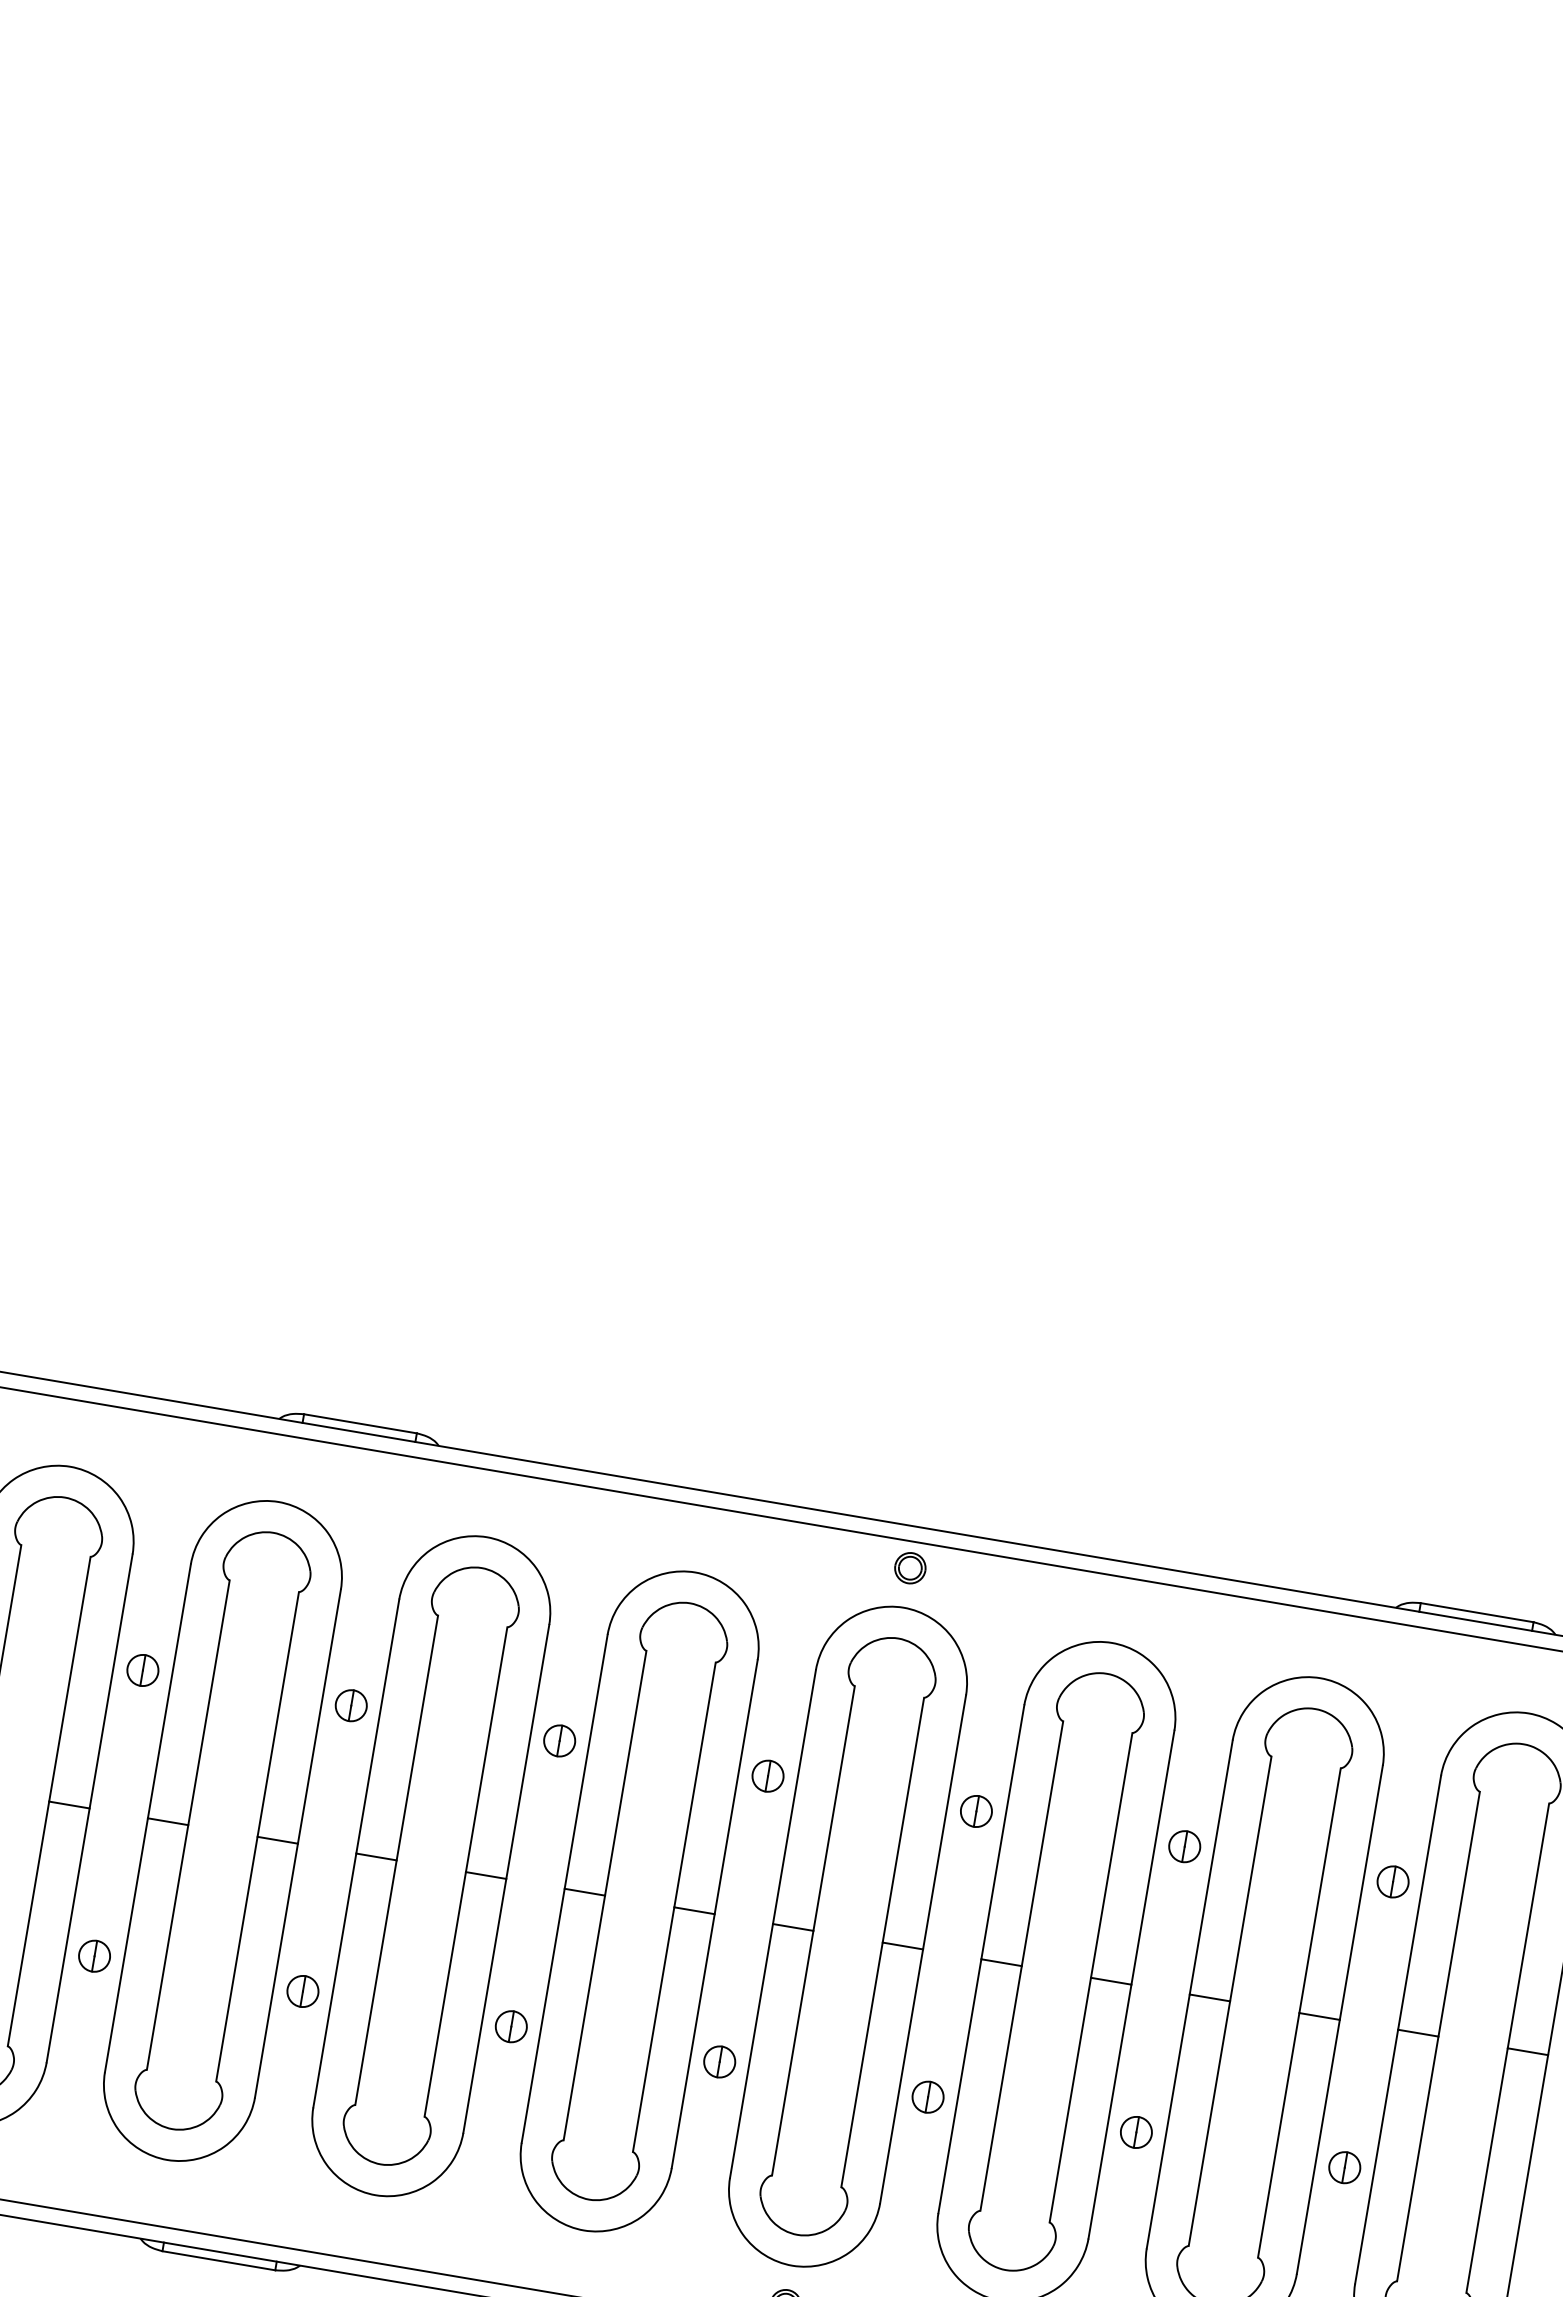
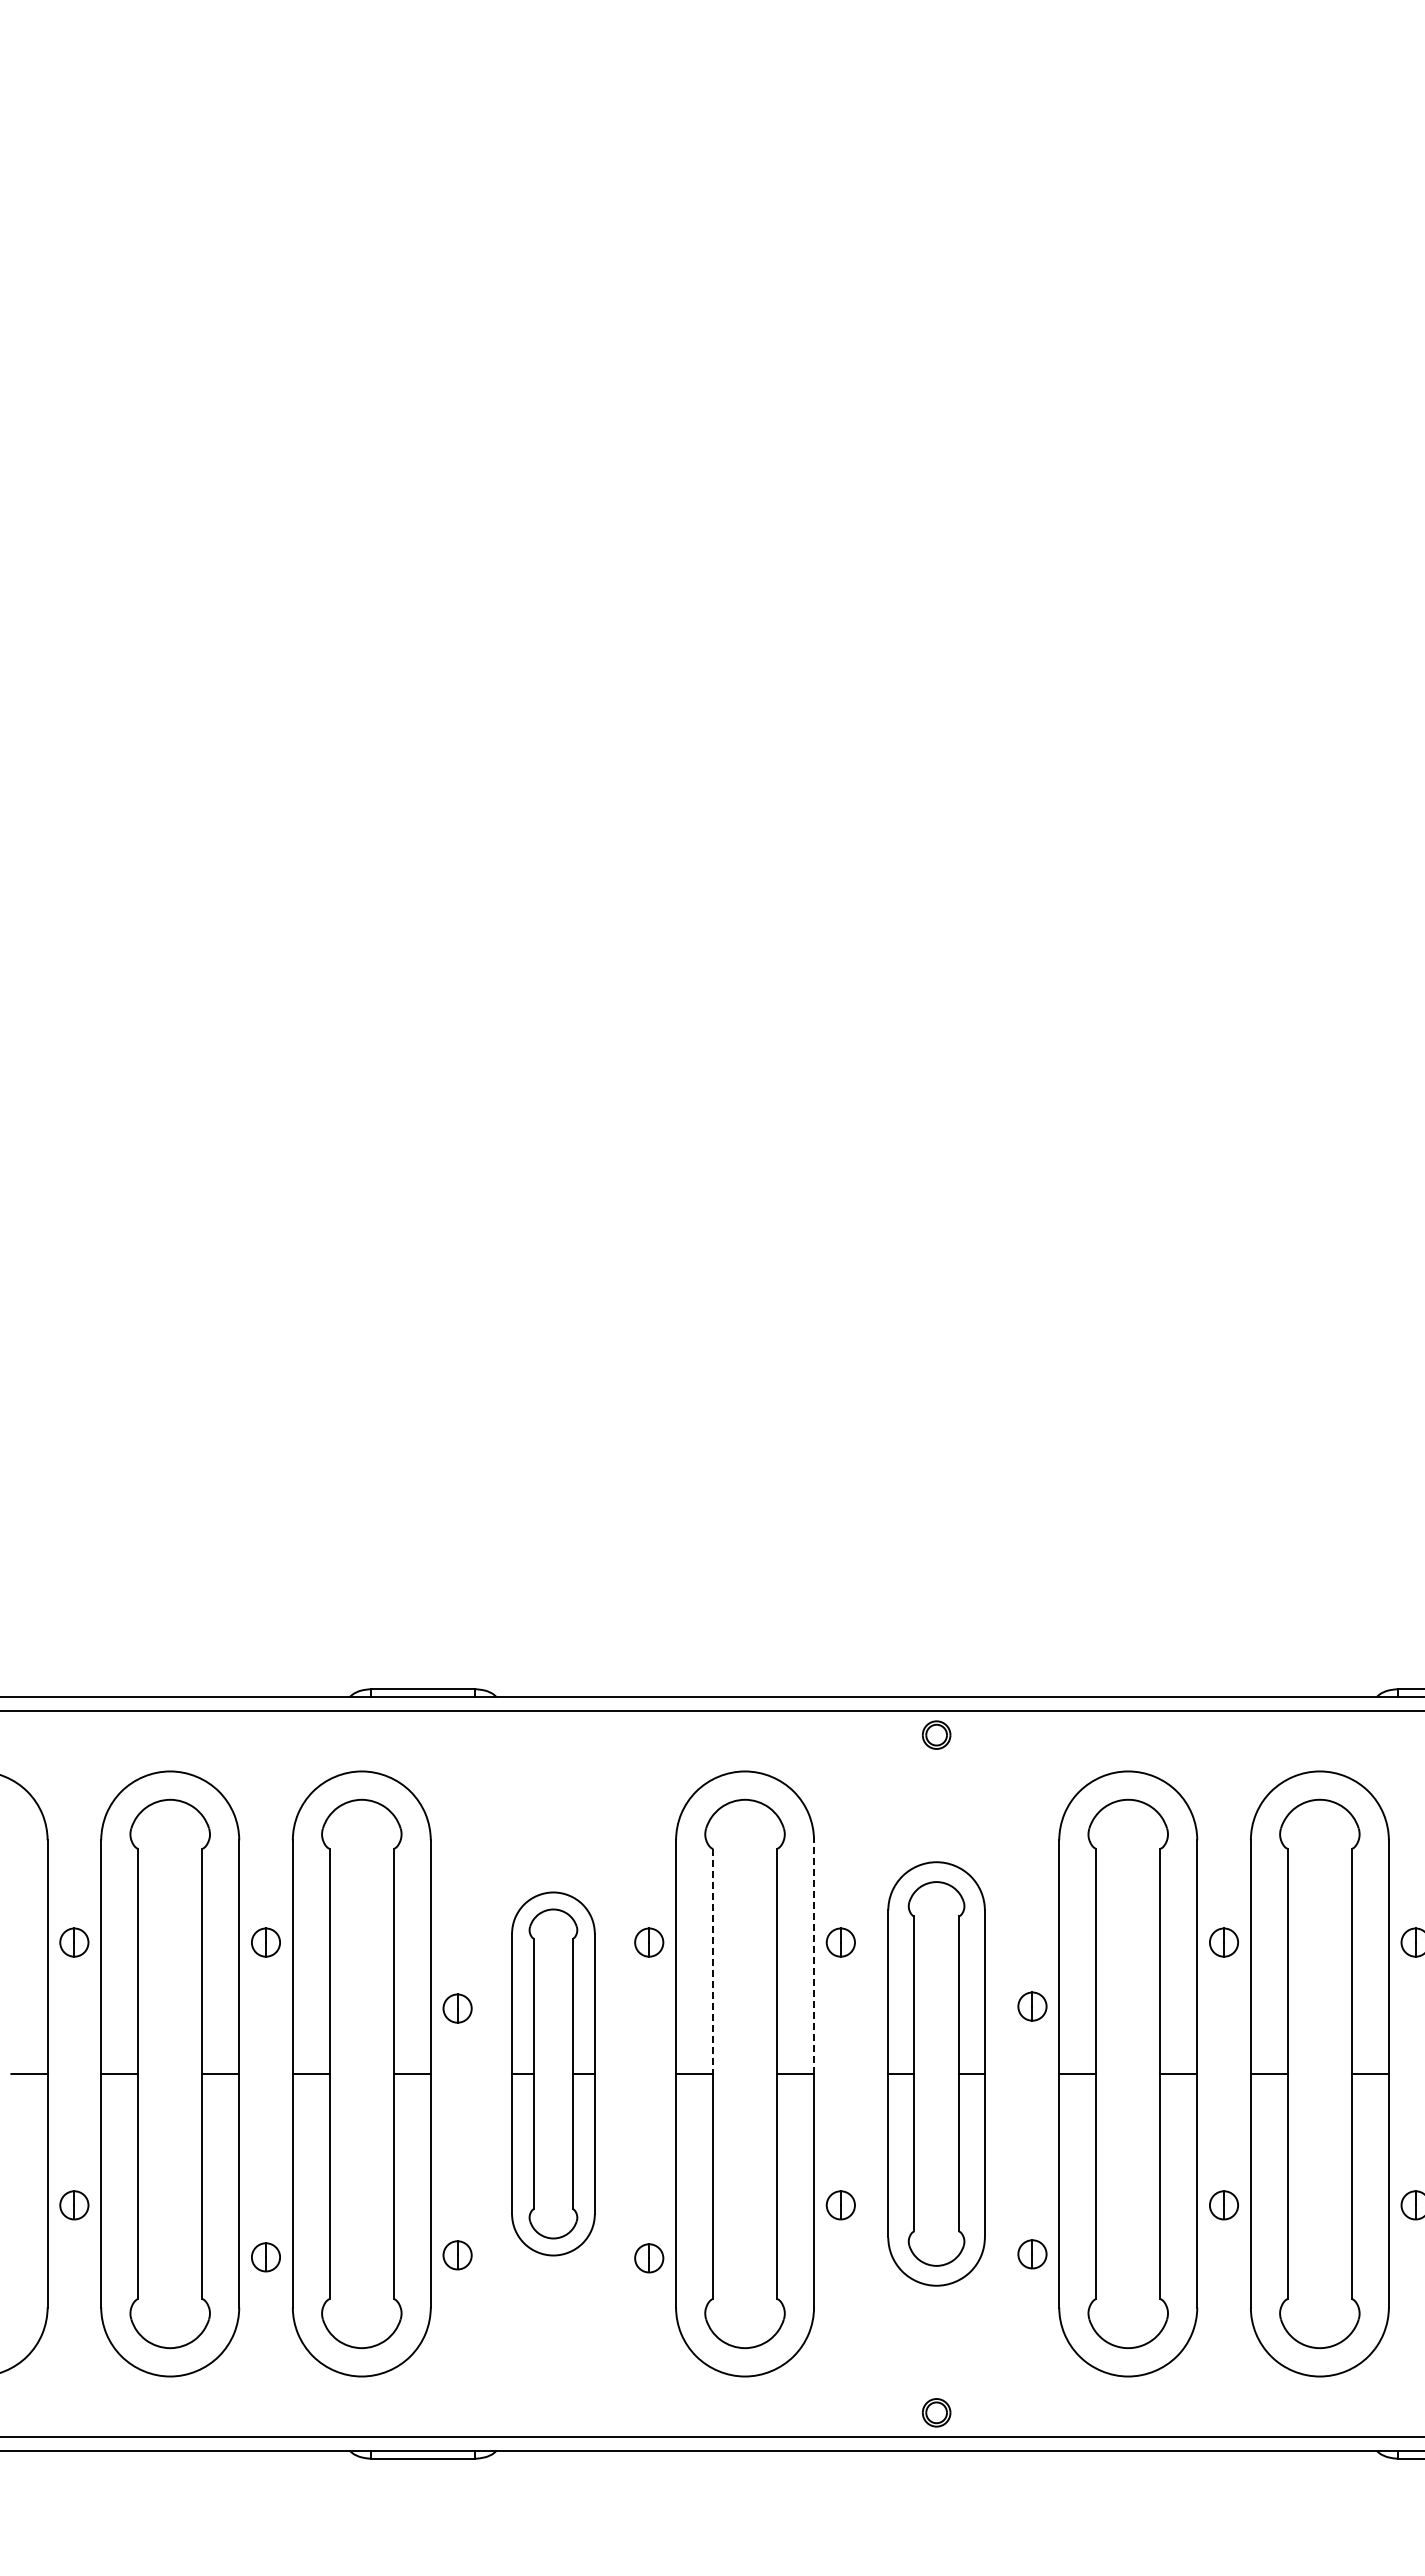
part: (351, 1705) -> (457, 2008), moved
line: (626, 1773) -> (713, 1961), solid -> dashed
line: (736, 1787) -> (814, 1957), solid -> dashed
part: (976, 1811) -> (1032, 2006), moved
part: (431, 1865) -> (553, 2073), size x0.6
part: (847, 1936) -> (936, 2073), size x0.7
part: (94, 1956) -> (265, 2257), moved
part: (302, 1991) -> (457, 2255), moved
part: (511, 2026) -> (649, 2258), moved
part: (928, 2097) -> (1032, 2254), moved

